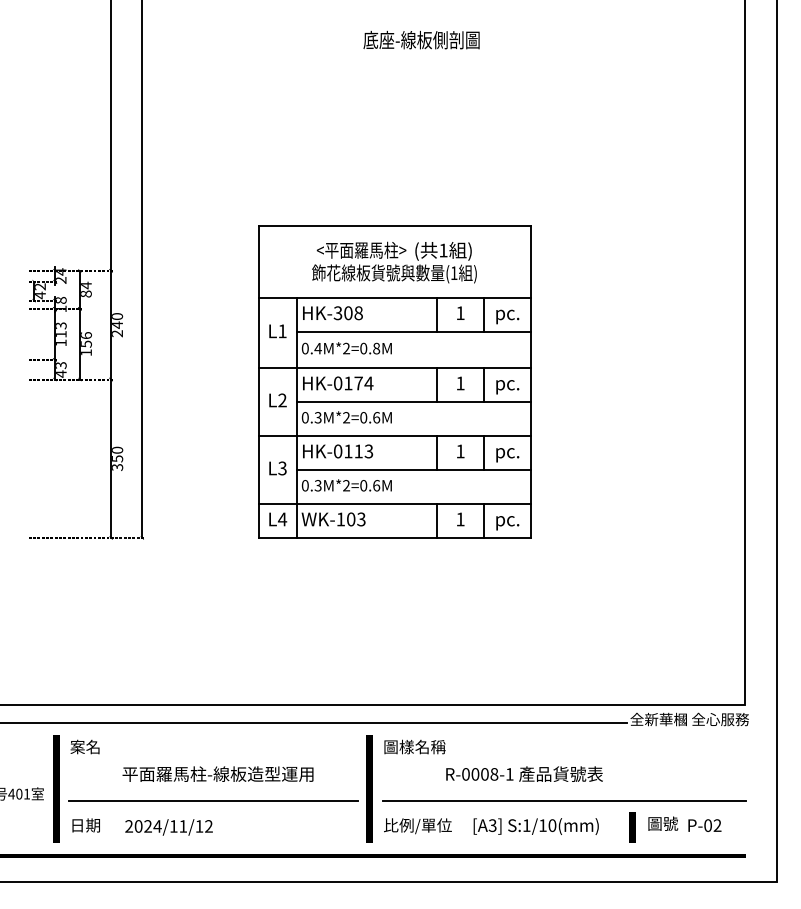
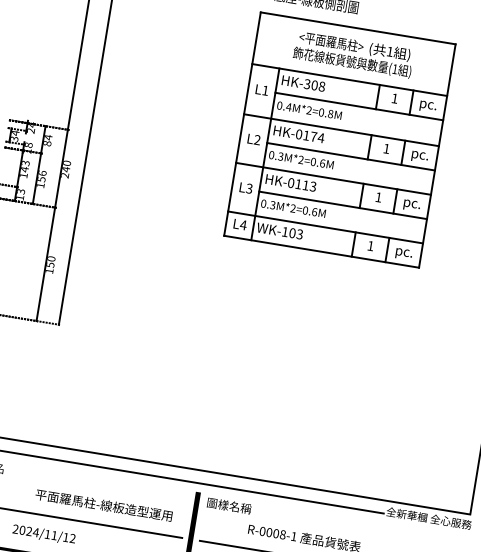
text: (40, 291) -> (14, 136), 42 -> 34
text: (61, 334) -> (24, 169), 113 -> 143
text: (61, 373) -> (20, 197), 43 -> 13
part: (394, 381) -> (339, 139), moved
text: (117, 467) -> (49, 271), 350 -> 150
text: (217, 773) -> (103, 504), moved

